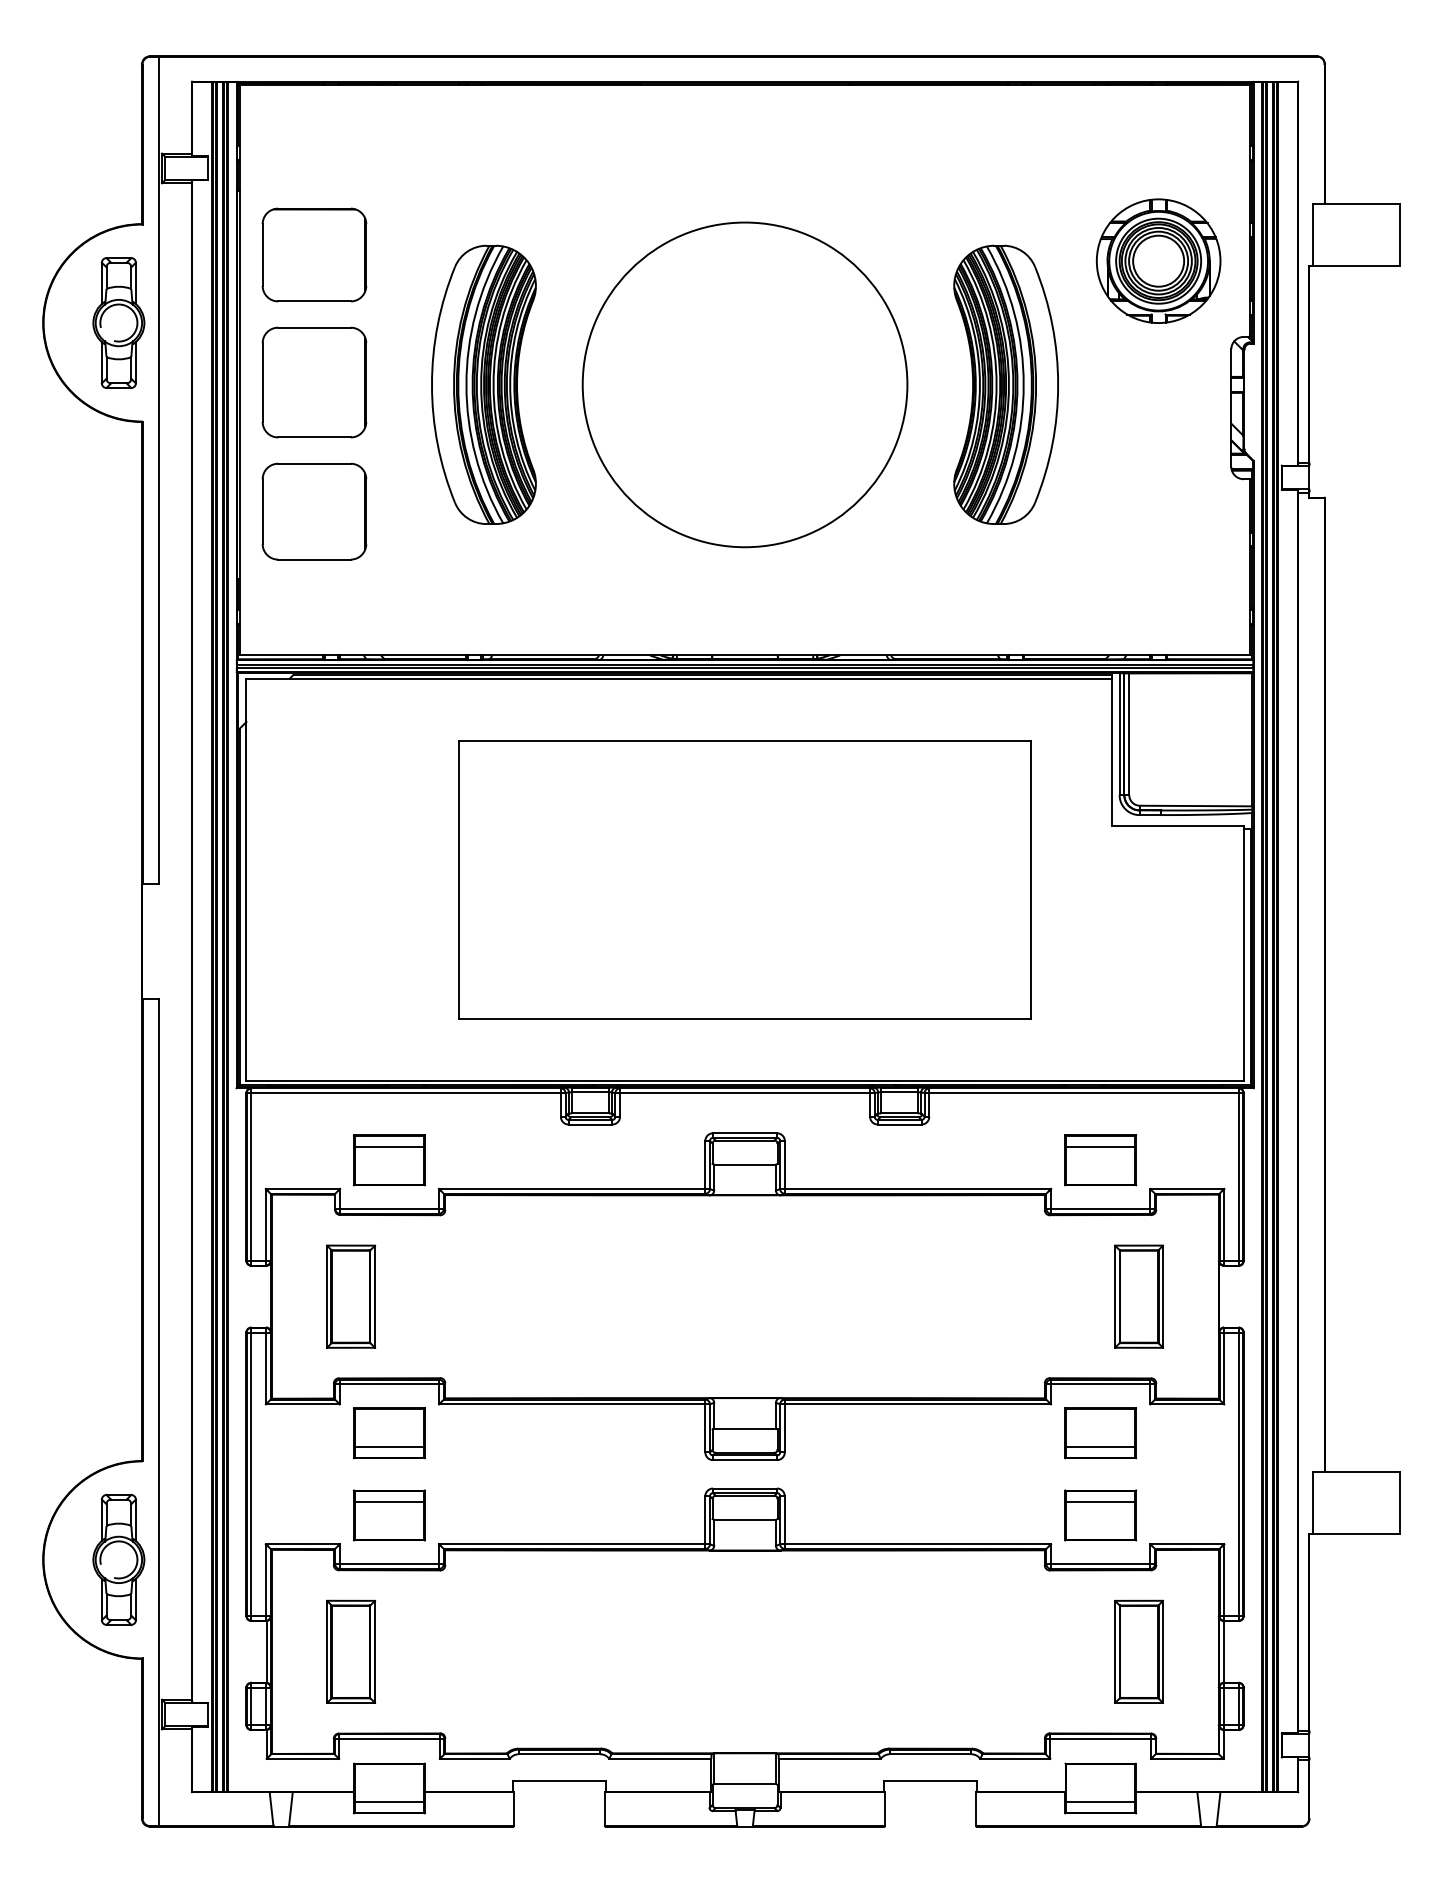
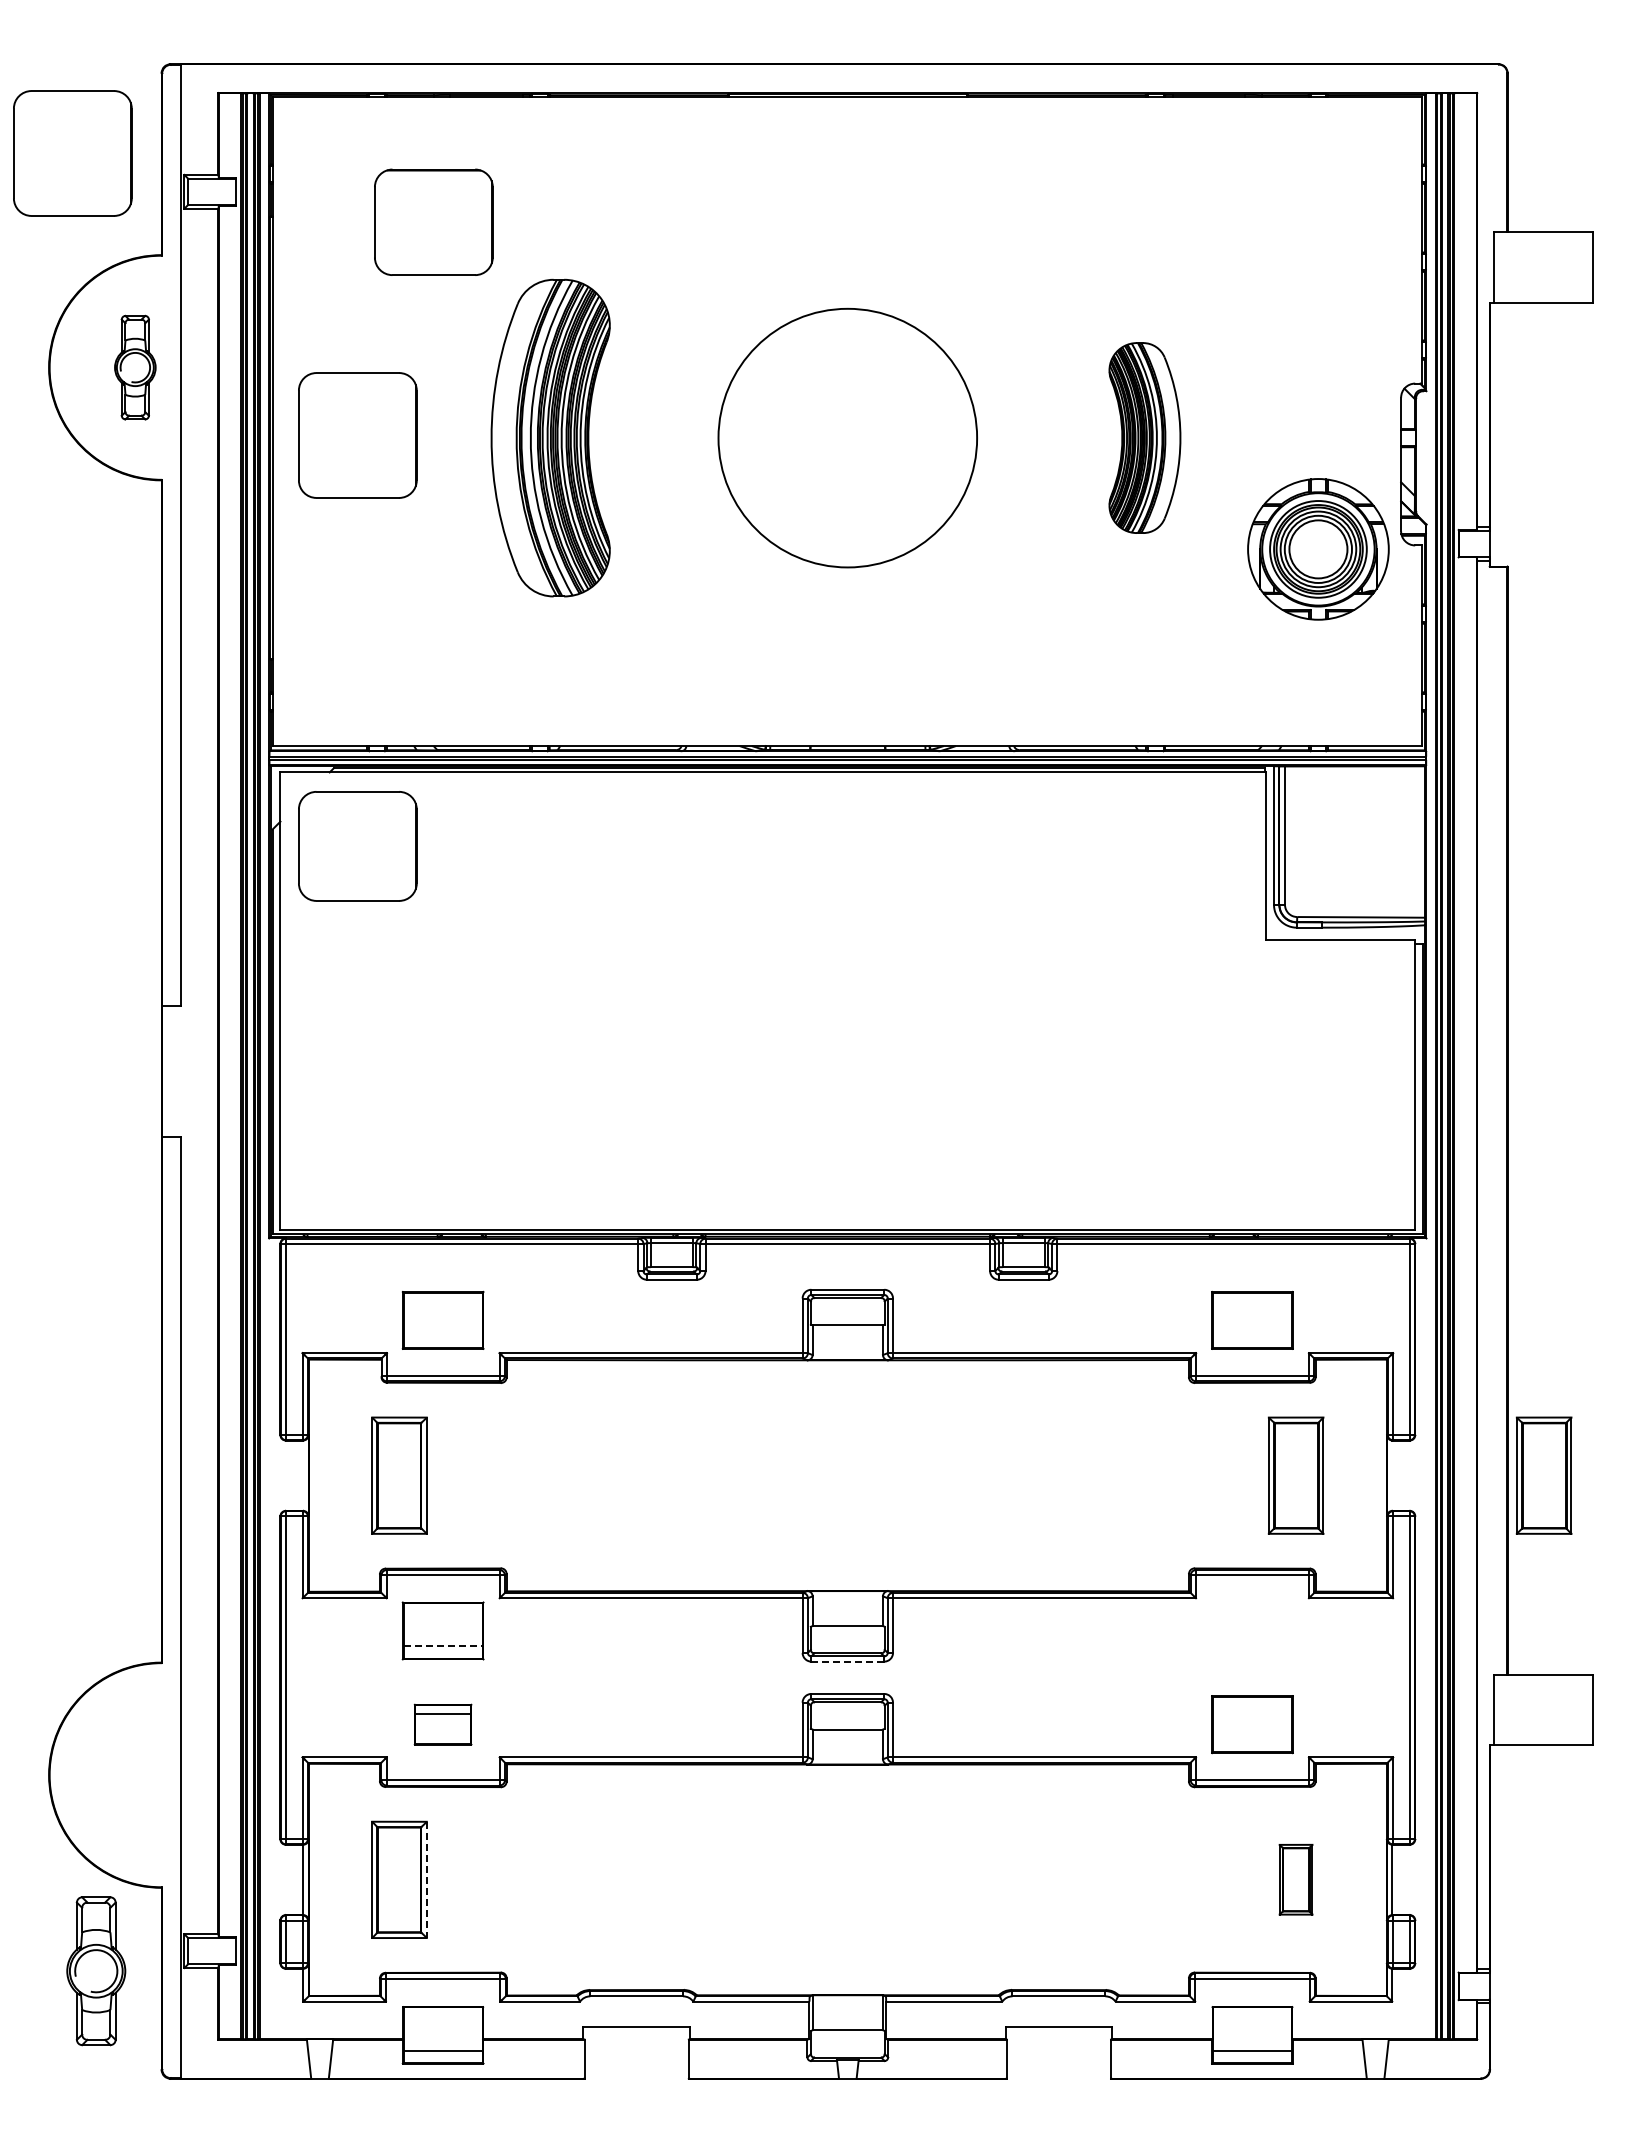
part: (63, 134) -> (72, 153), added
part: (314, 254) -> (433, 221), moved
part: (1158, 261) -> (1318, 549), moved
part: (119, 322) -> (135, 367), size x0.7
circle: (744, 384) -> (847, 437), size x0.7
part: (1005, 384) -> (1144, 437), size x0.6
part: (314, 511) -> (357, 846), moved
part: (744, 879) -> (847, 1000), removed
line: (388, 1147) -> (442, 1305), removed
line: (1100, 1147) -> (1252, 1305), removed
part: (1356, 1296) -> (1543, 1475), added
part: (1100, 1432) -> (1252, 1630), removed
line: (389, 1446) -> (443, 1646), solid -> dashed
line: (744, 1459) -> (847, 1661), solid -> dashed
line: (1100, 1502) -> (1252, 1709), removed
part: (388, 1515) -> (442, 1724), size x0.7
part: (119, 1560) -> (96, 1971), moved
part: (1138, 1651) -> (1295, 1879), size x0.6
line: (374, 1652) -> (426, 1880), solid -> dashed

